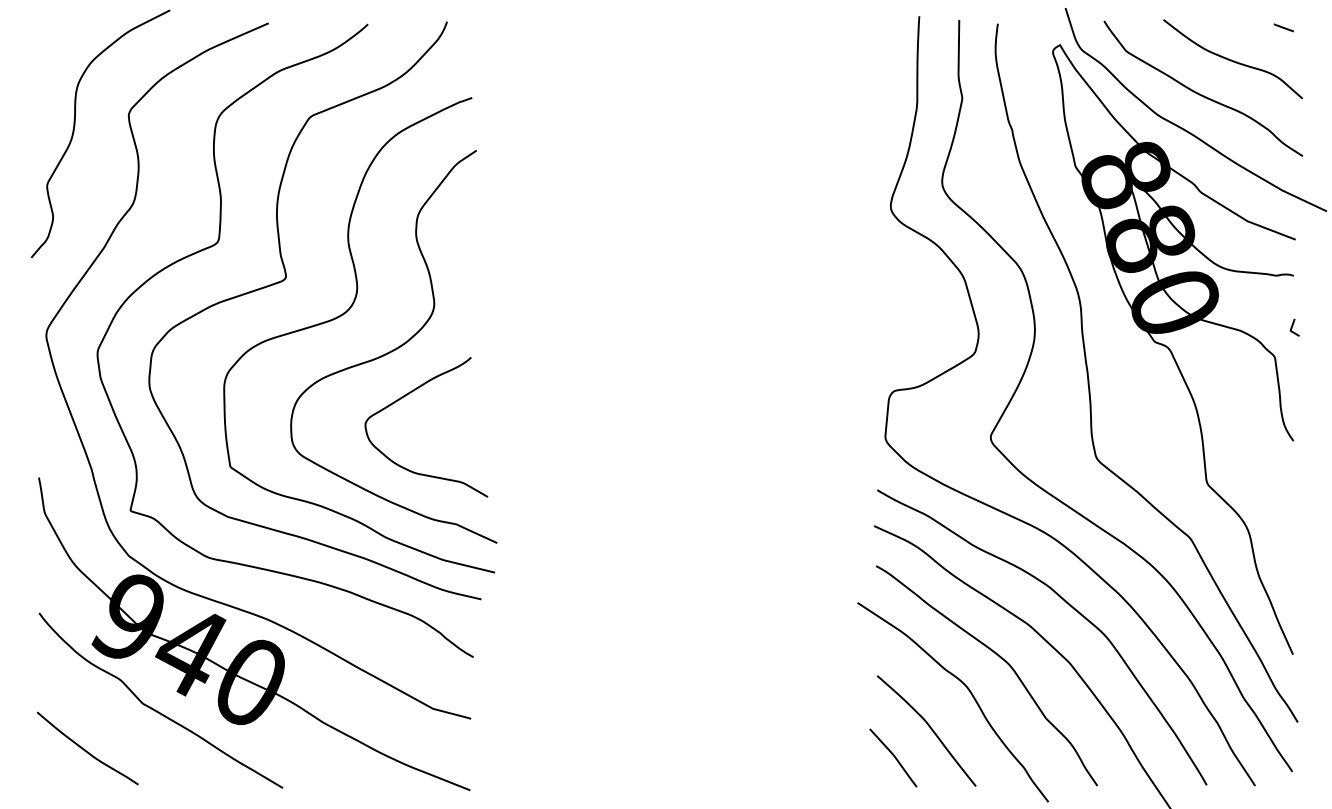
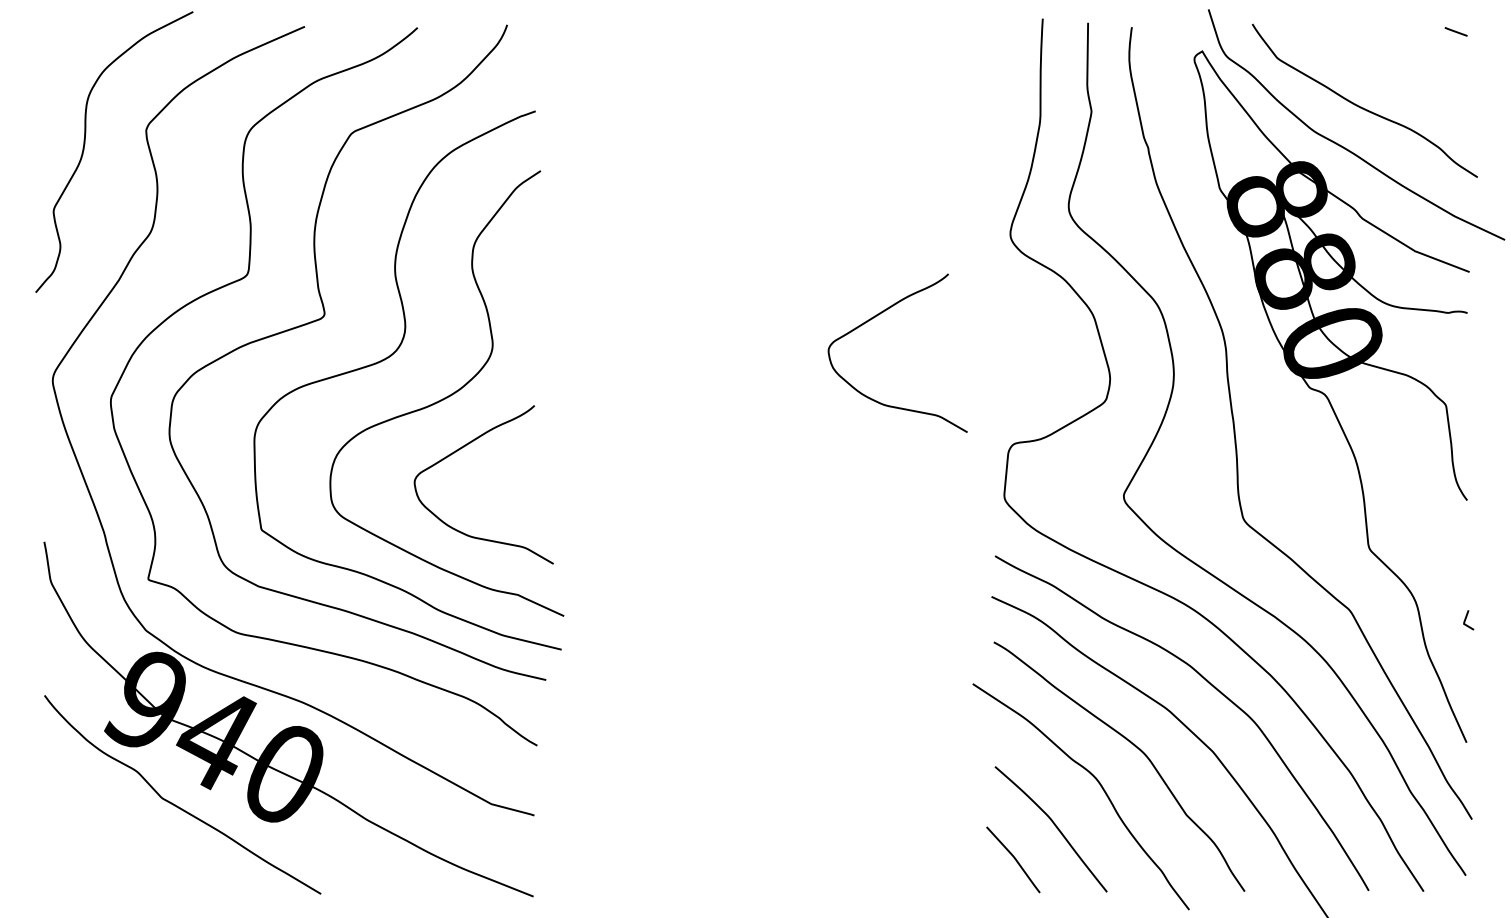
curve: (1231, 59) -> (1396, 67), removed
curve: (774, 278) -> (878, 316), added
curve: (1292, 327) -> (1466, 620), moved
curve: (85, 749) -> (97, 850), removed

